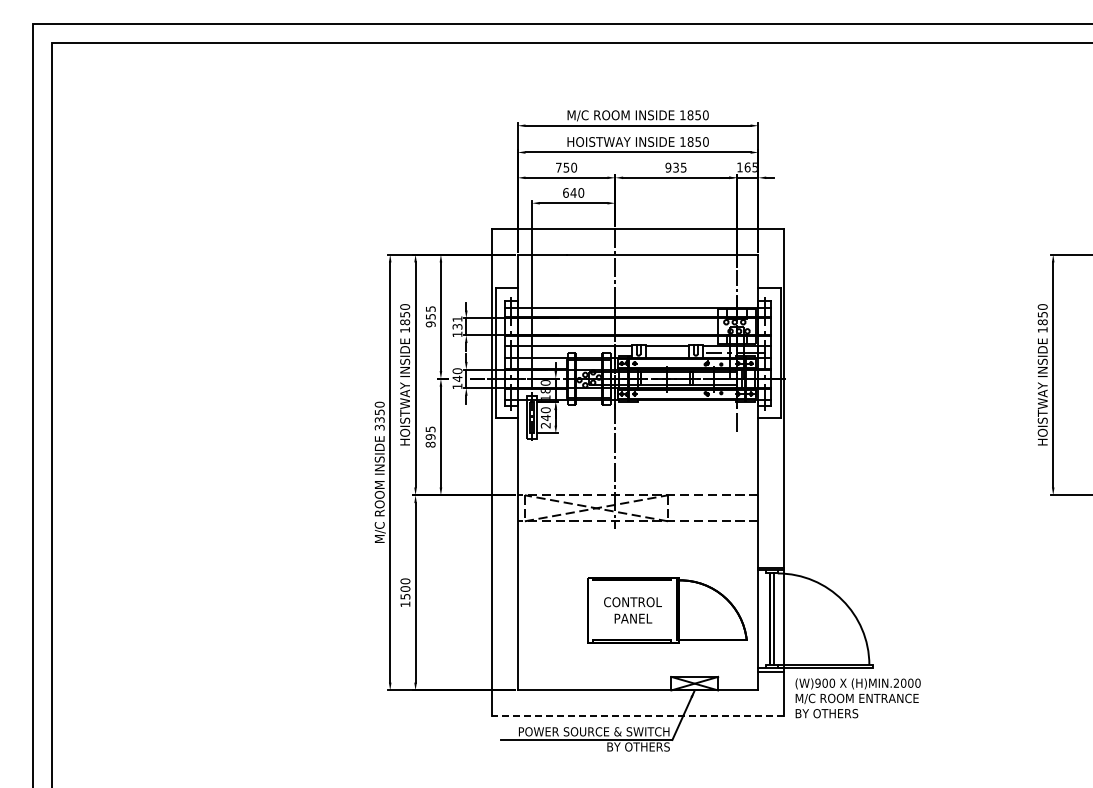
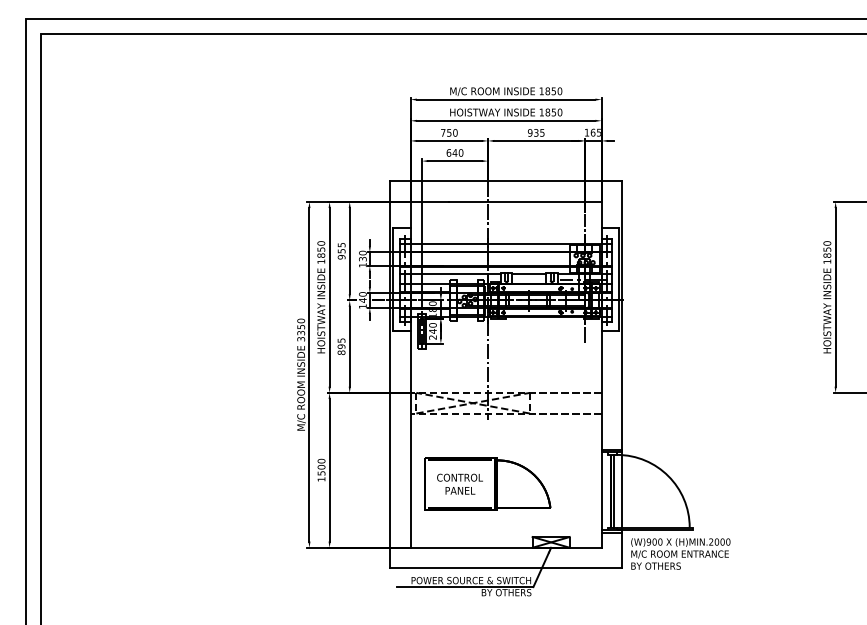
text: (457, 319) -> (362, 253), 131 -> 130
part: (667, 610) -> (487, 484), moved
line: (637, 716) -> (505, 568), dashed -> solid

